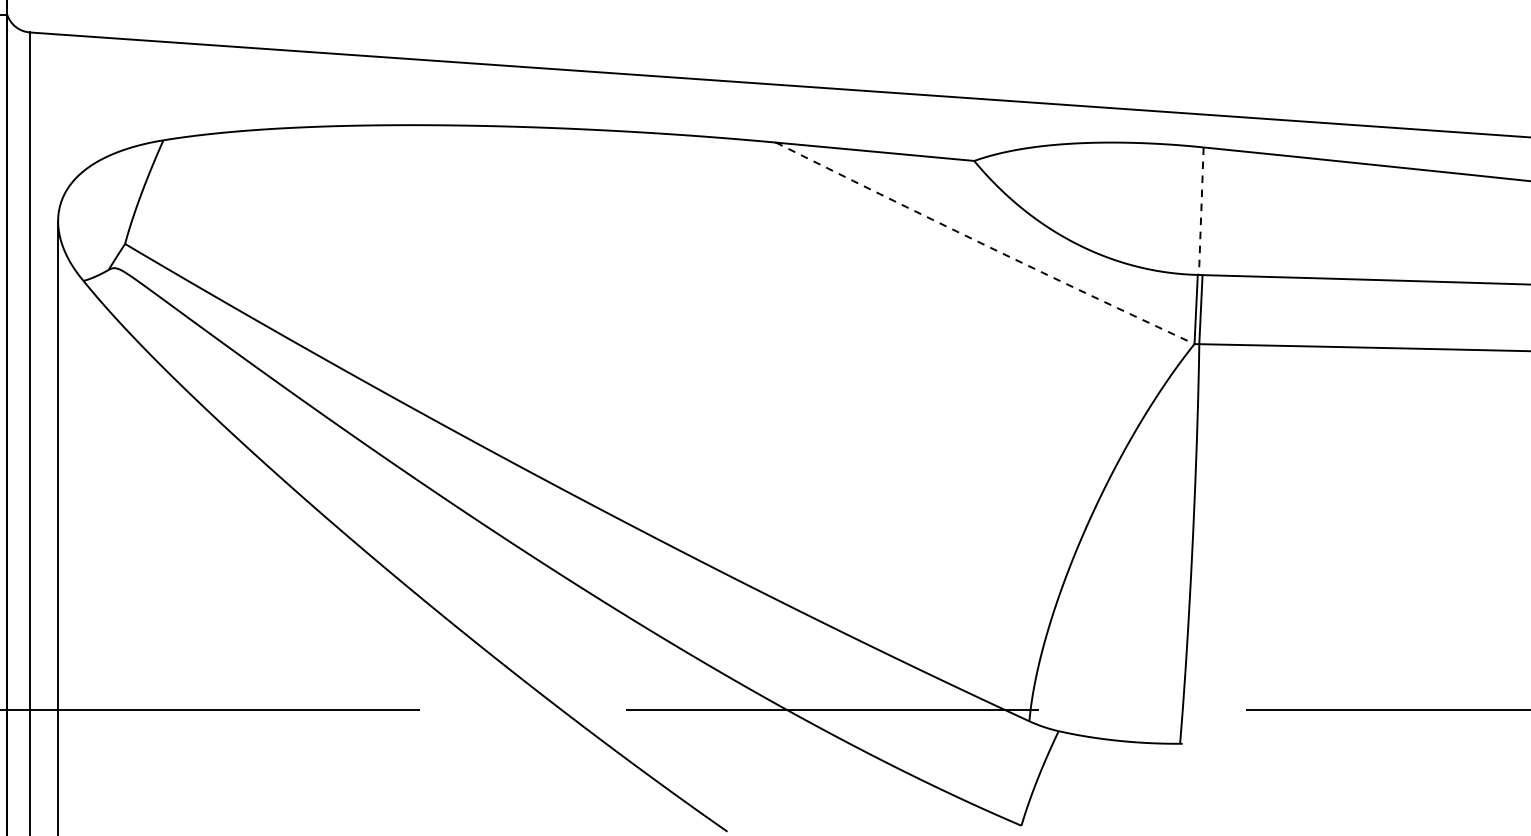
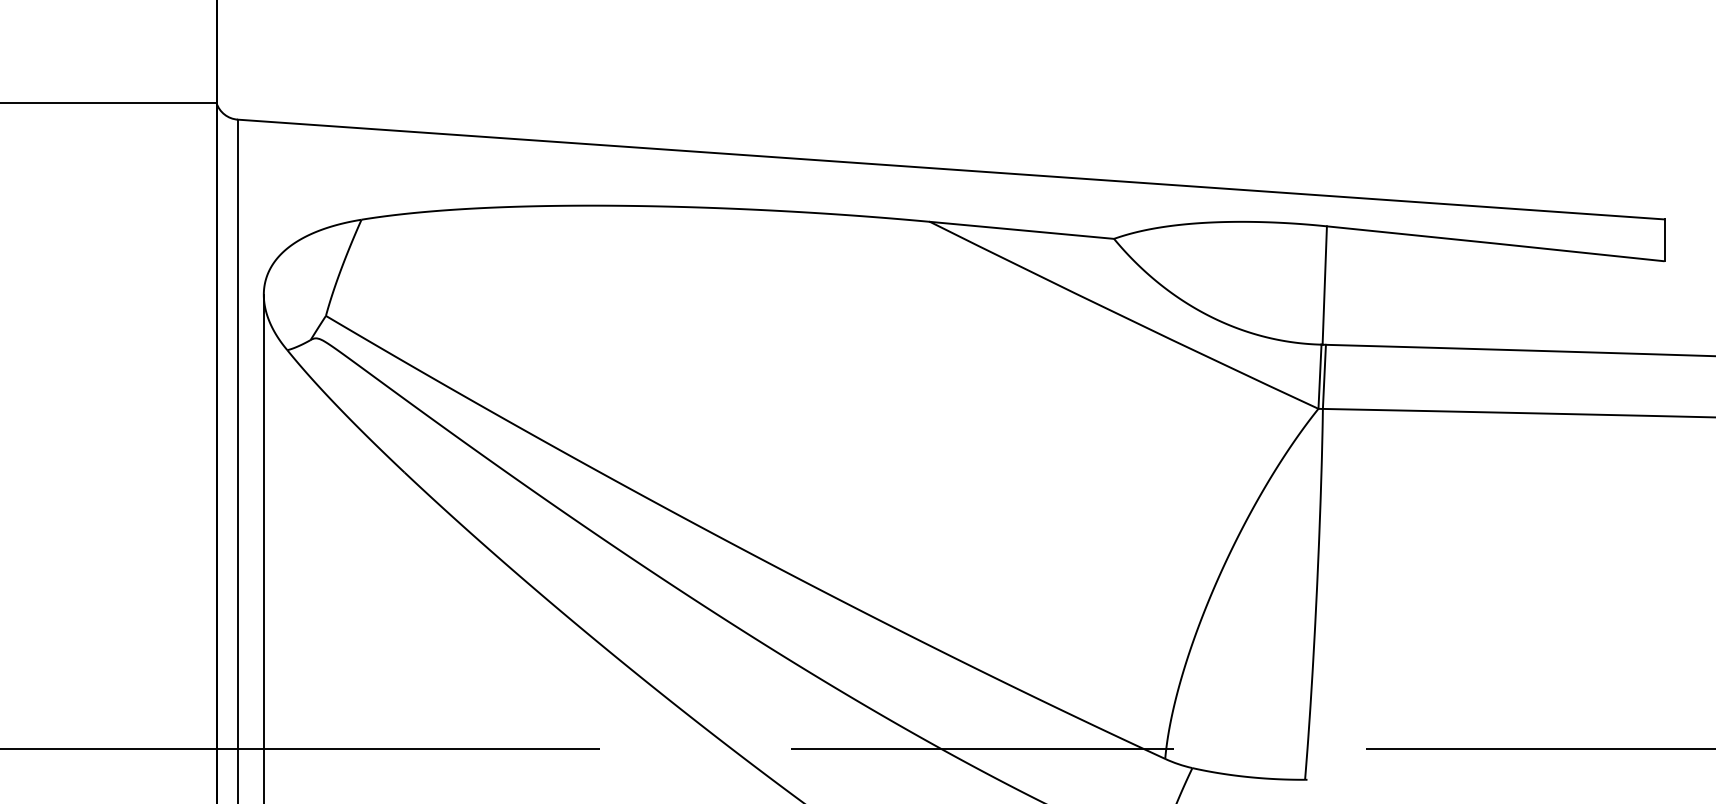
line: (1201, 212) -> (1324, 286), dashed -> solid
arc: (984, 244) -> (1123, 316), dashed -> solid

